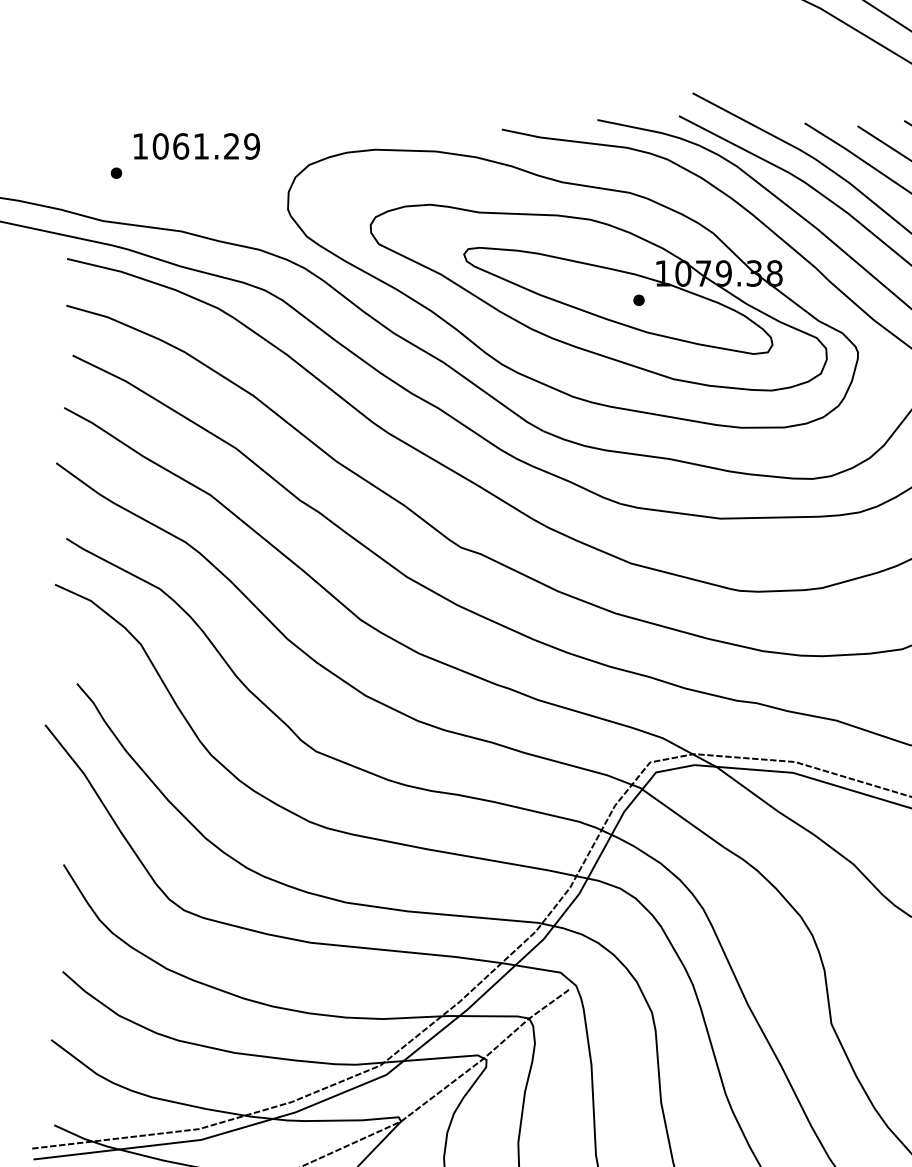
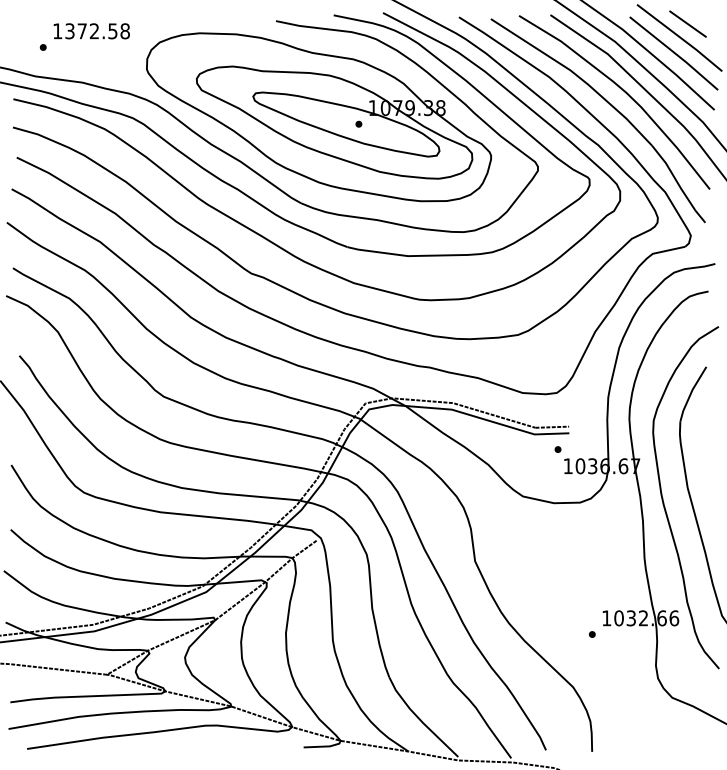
text: (206, 146) -> (97, 31), 1061.29 -> 1372.58

